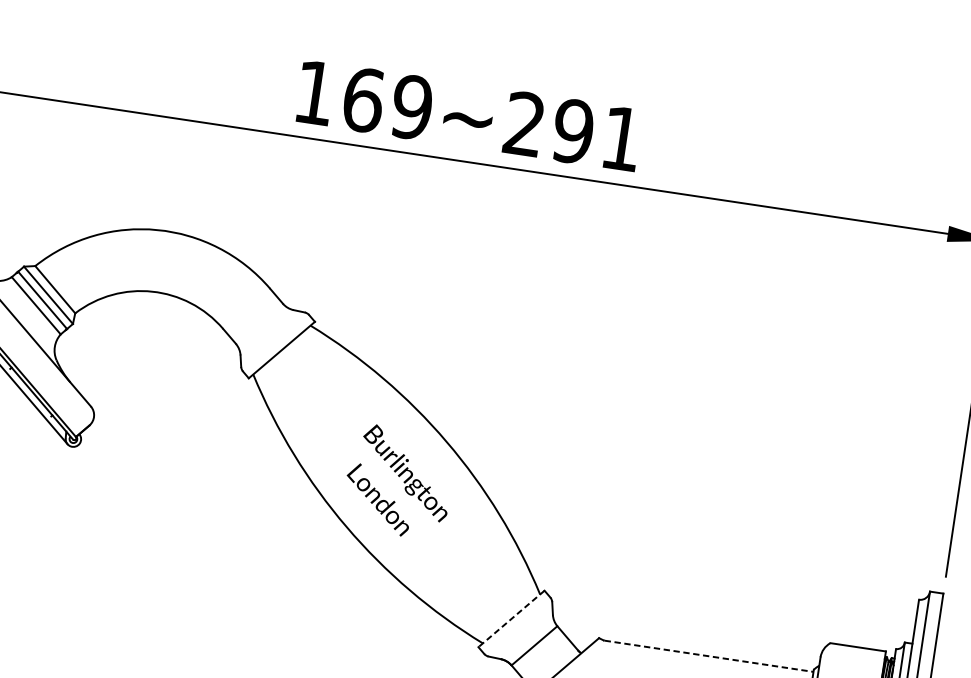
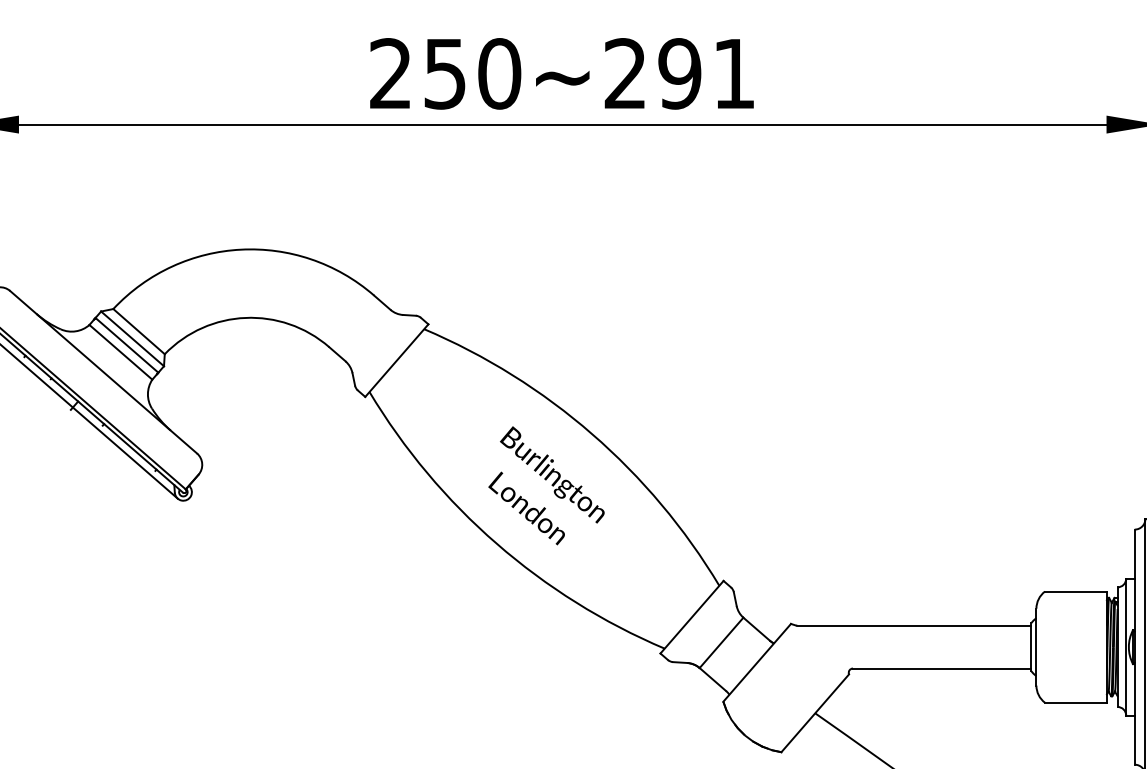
text: (363, 99) -> (445, 73), 169~291 -> 250~291
line: (511, 619) -> (691, 617), dashed -> solid
line: (709, 656) -> (914, 625), dashed -> solid

